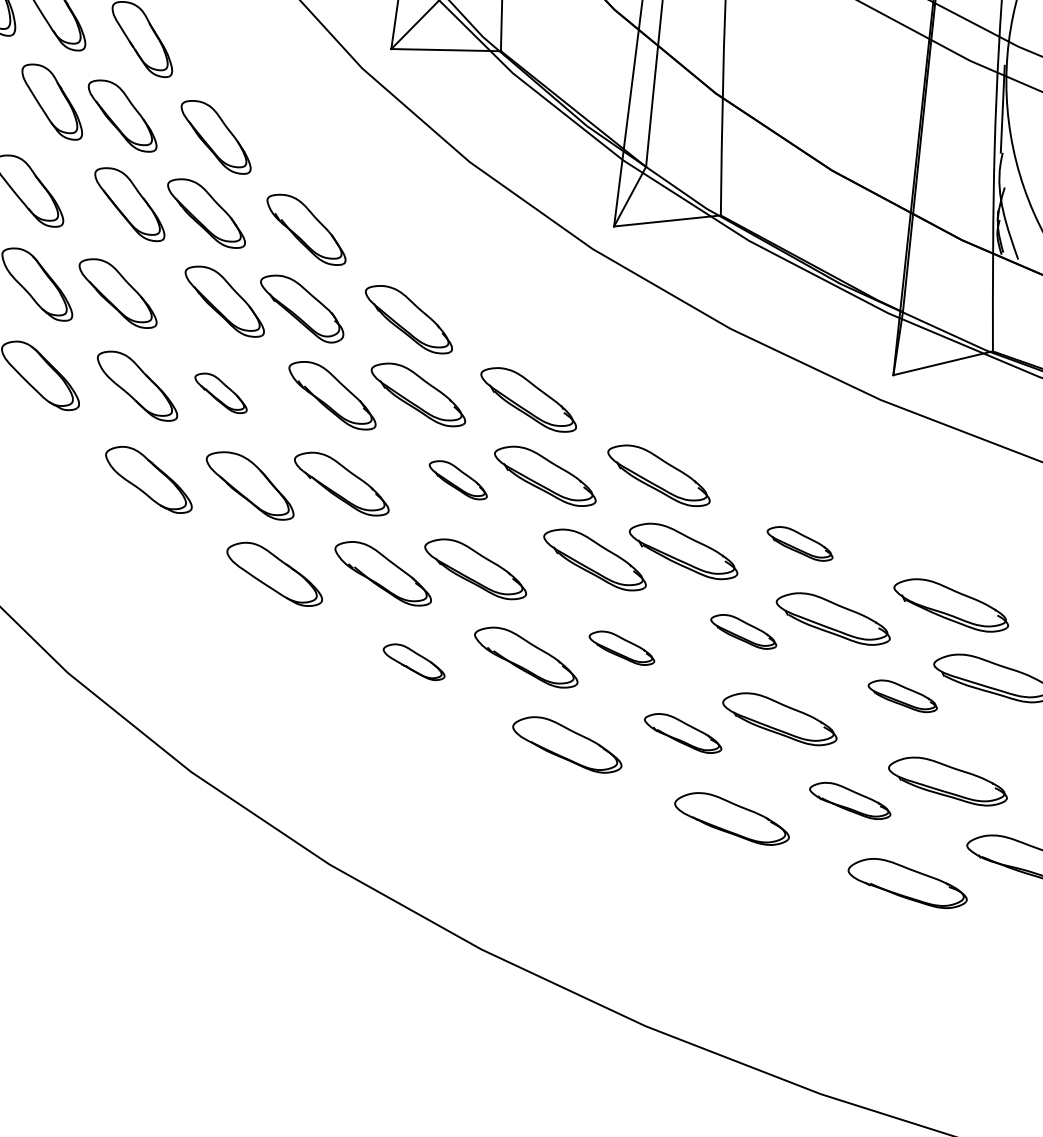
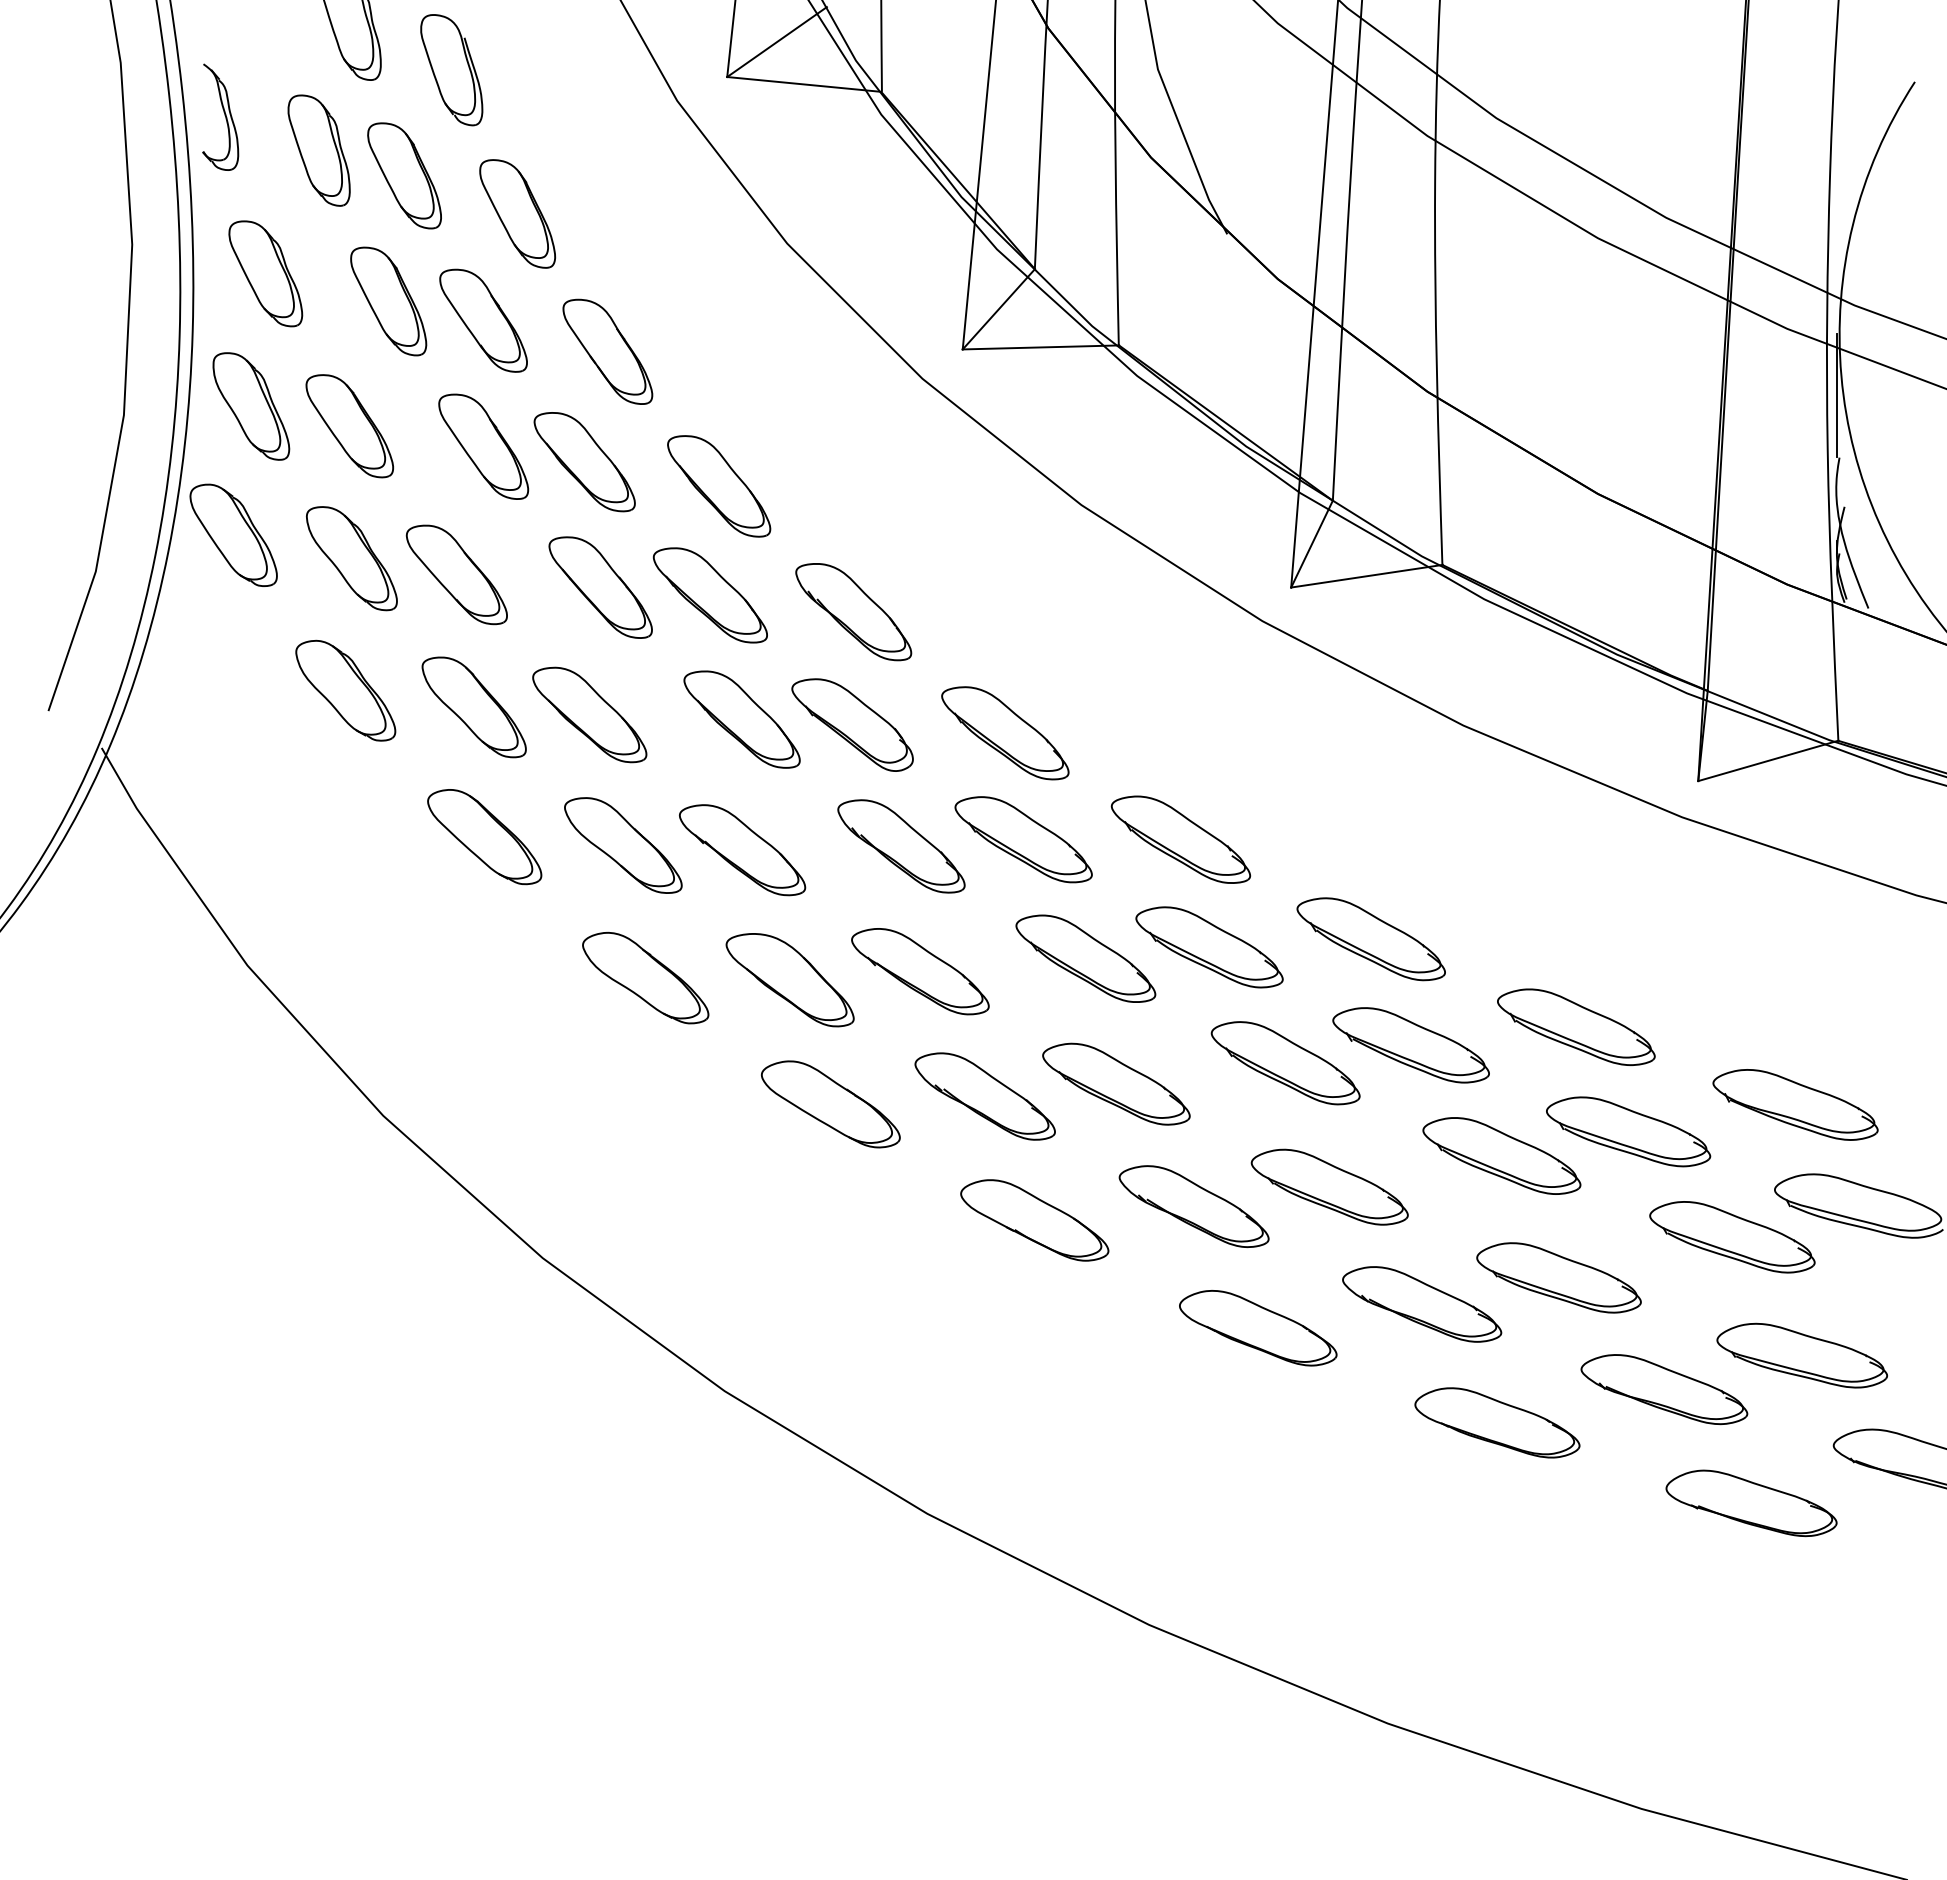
part: (220, 393) -> (742, 850), size x1.67
part: (458, 480) -> (1085, 958), size x1.67
part: (800, 543) -> (1576, 1026), size x1.67
part: (743, 631) -> (1501, 1155), size x1.67
part: (621, 647) -> (1329, 1186), size x1.67
part: (413, 662) -> (1034, 1220), size x1.67
part: (902, 696) -> (1732, 1237), size x1.67
part: (683, 733) -> (1422, 1304), size x1.43
part: (850, 800) -> (1664, 1389), size x1.43

